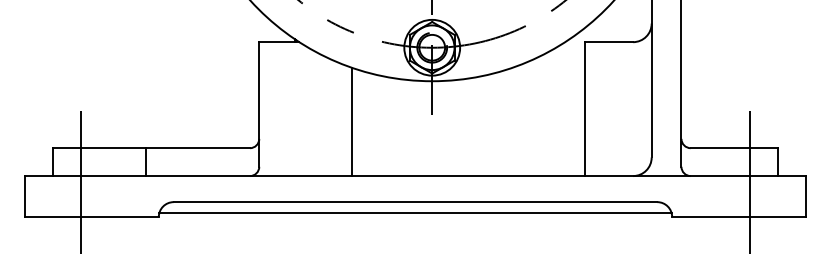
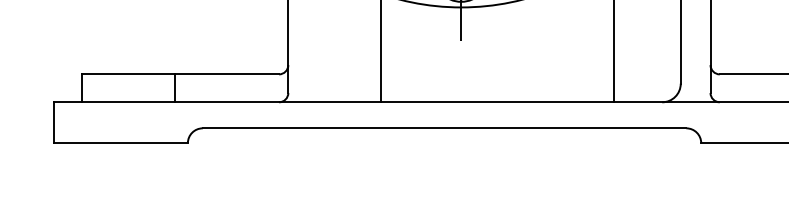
line: (80, 182) -> (109, 108), removed
line: (750, 182) -> (779, 108), removed
line: (415, 213) -> (444, 139), removed

